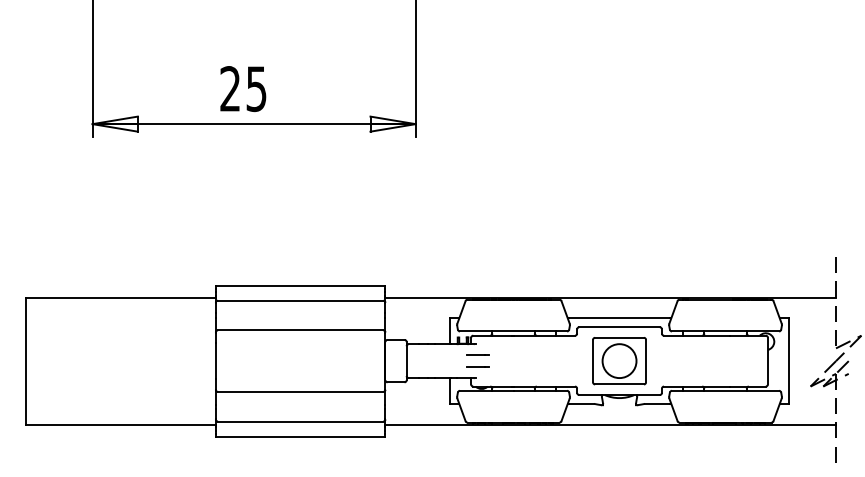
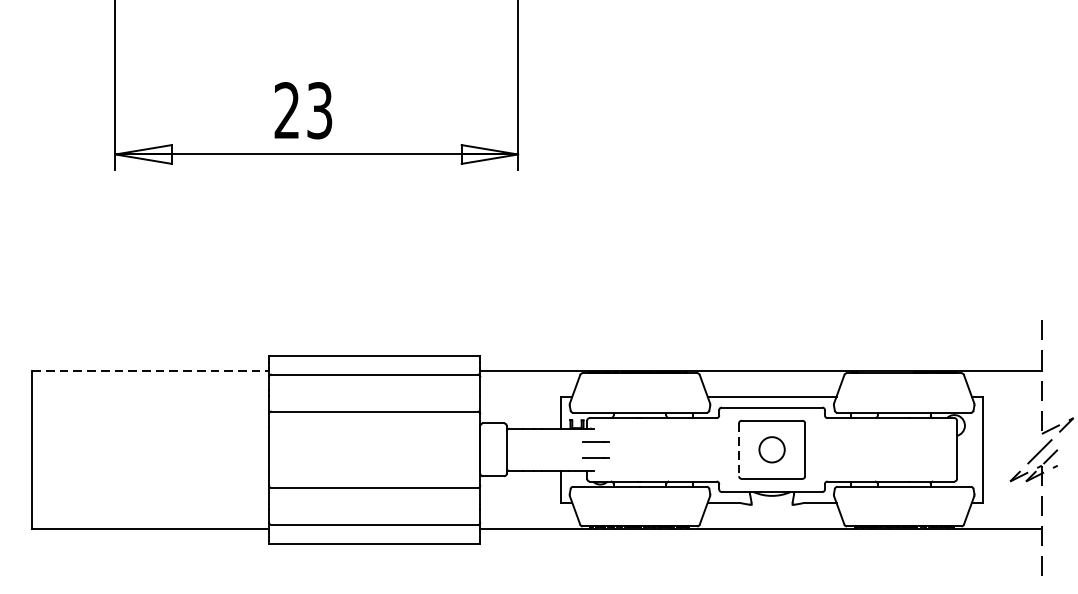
text: (256, 88) -> (319, 110), 25 -> 23
line: (120, 297) -> (150, 370), solid -> dashed
line: (593, 361) -> (739, 450), solid -> dashed
circle: (619, 361) -> (772, 450), size x0.6

